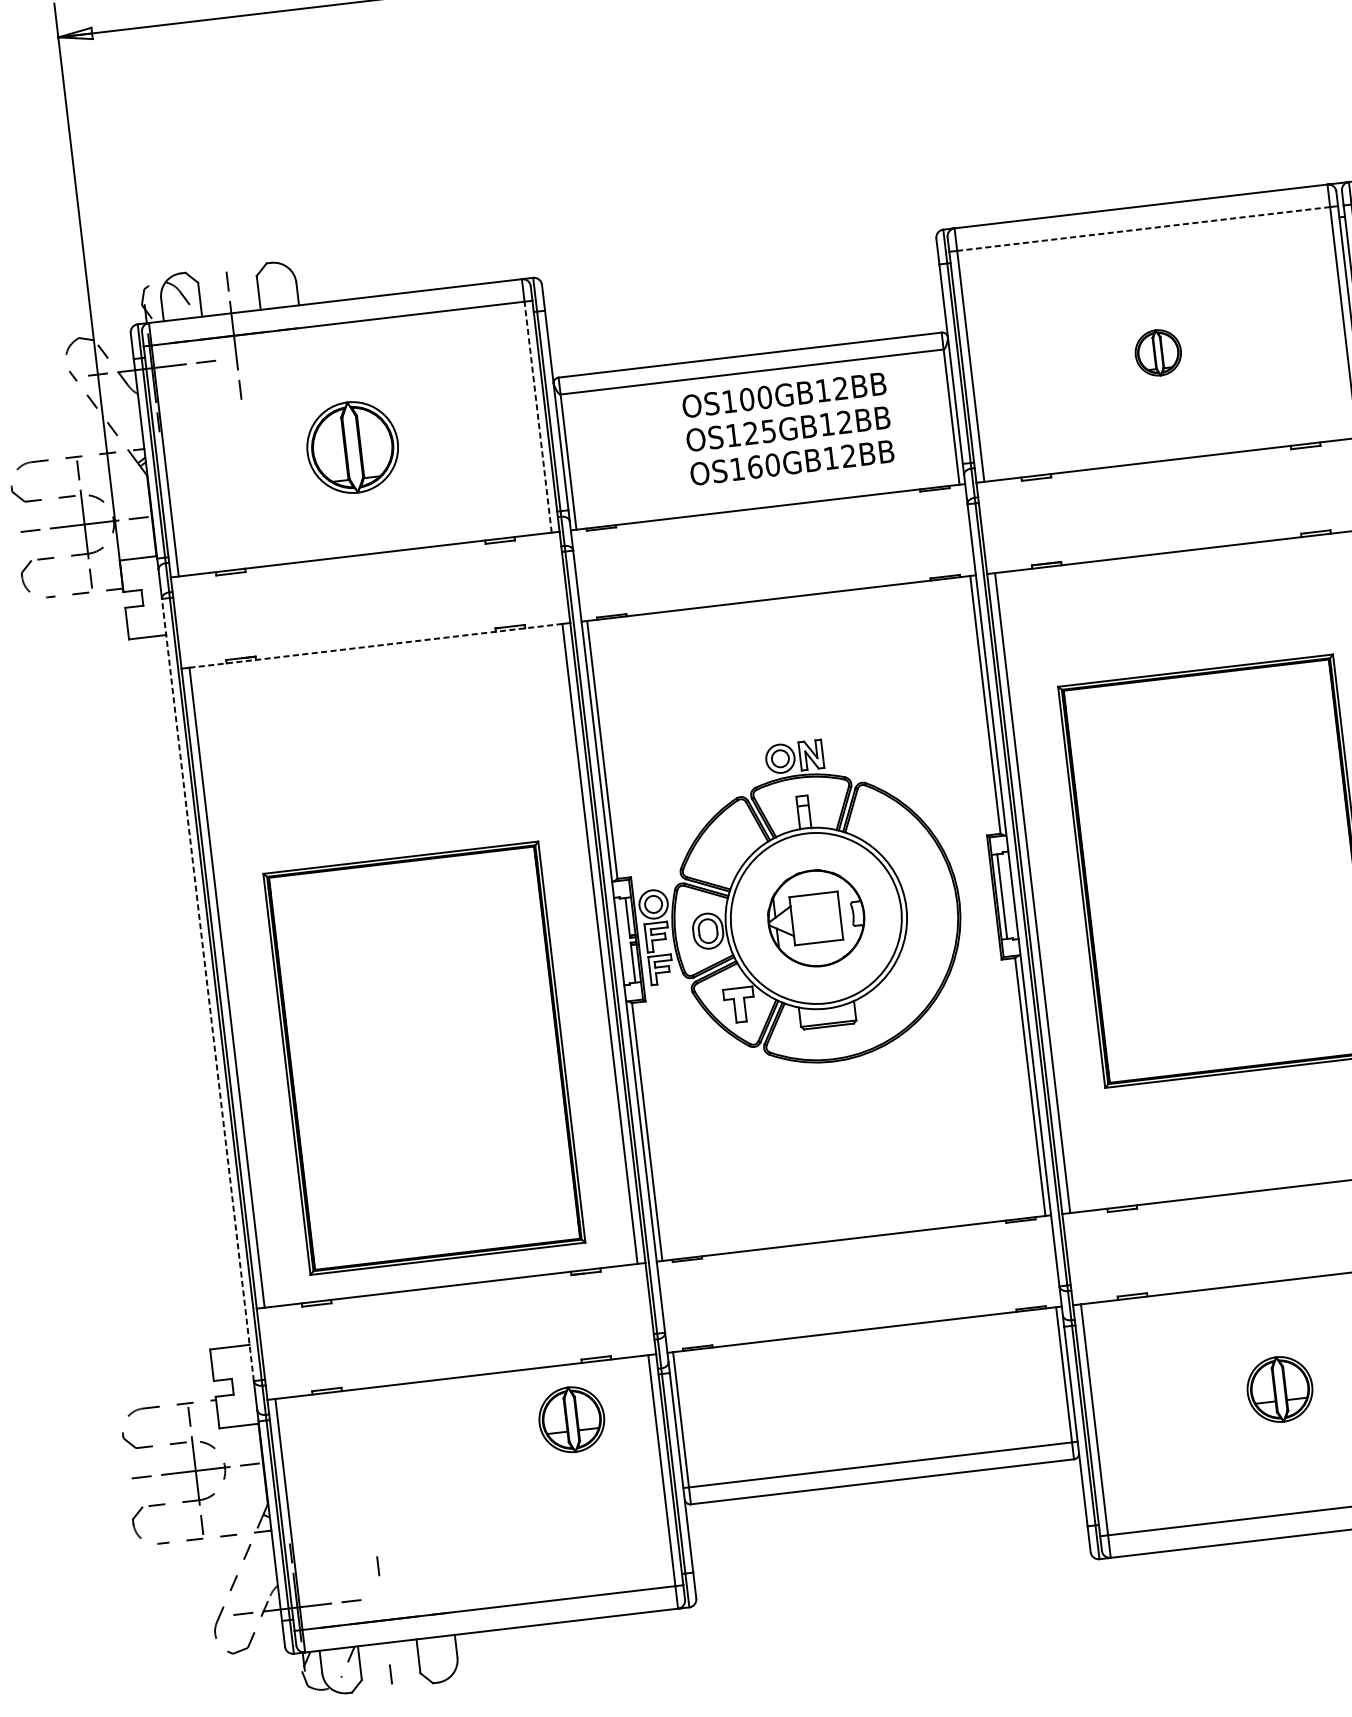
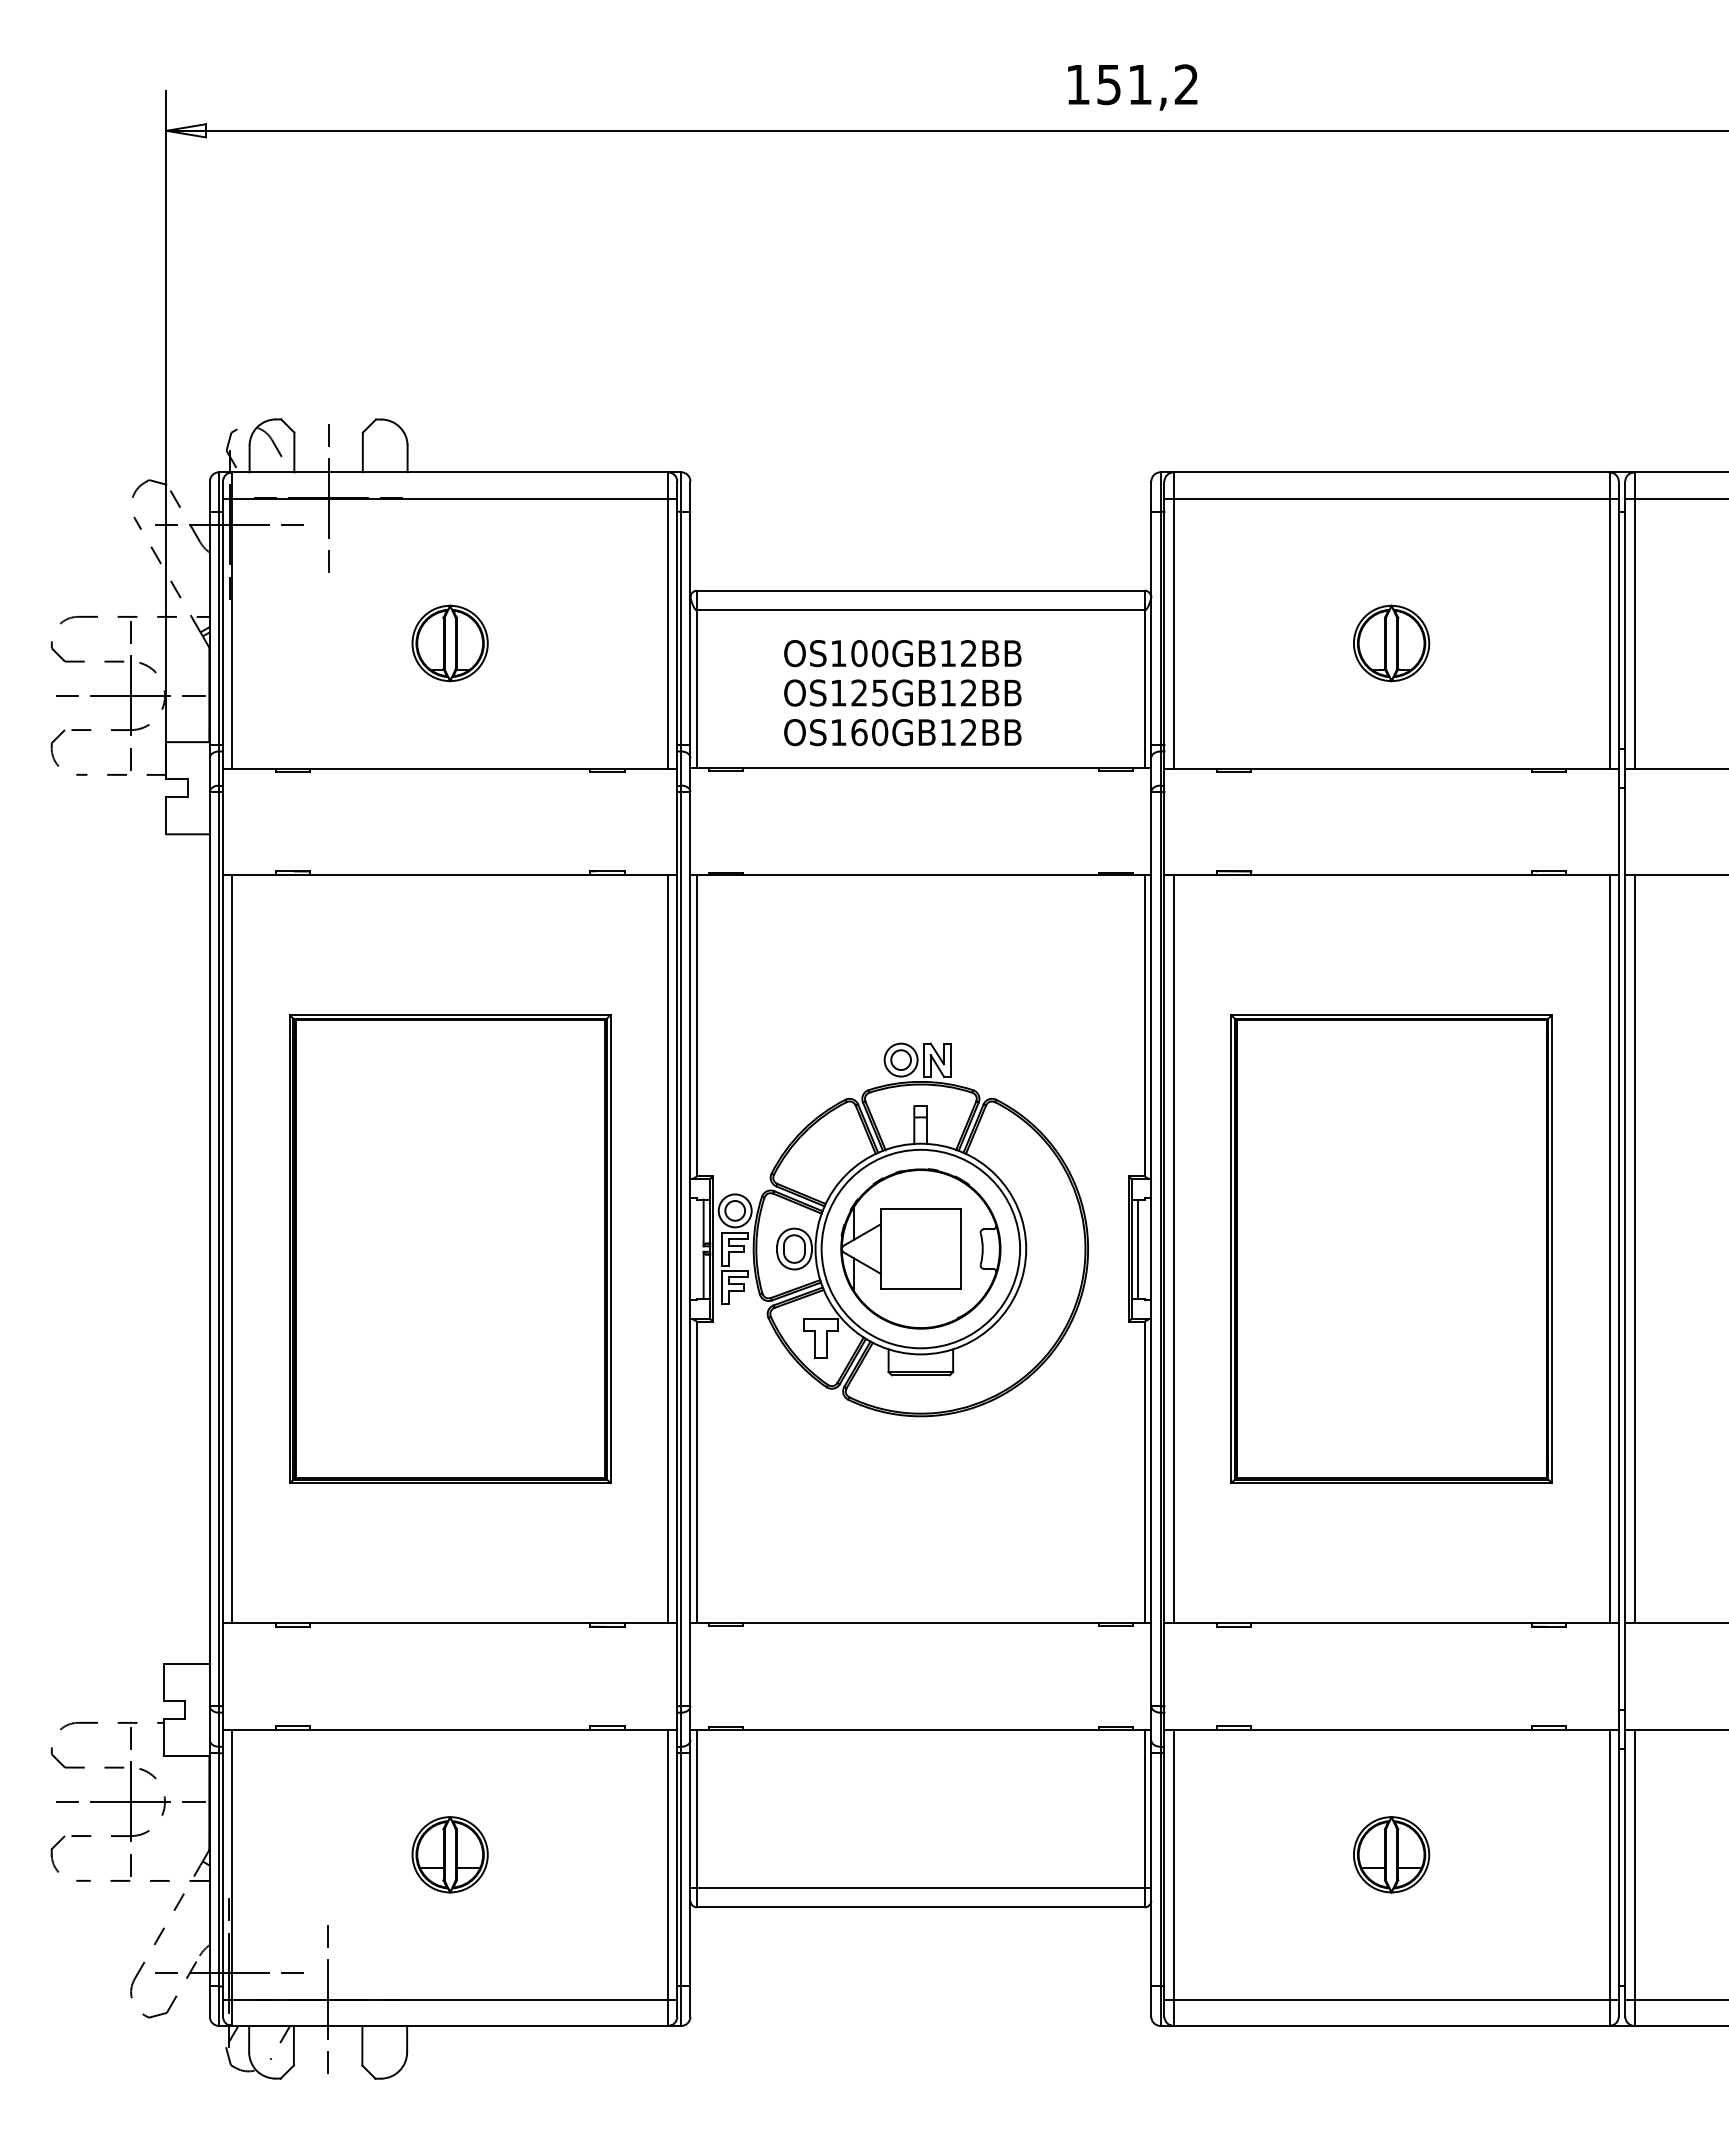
line: (1143, 228) -> (1391, 498), dashed -> solid
part: (1158, 352) -> (1391, 643), size x1.43
line: (538, 417) -> (668, 633), dashed -> solid
text: (788, 429) -> (902, 693), moved
part: (352, 447) -> (449, 643), size x0.71
line: (376, 646) -> (450, 875), dashed -> solid
part: (815, 918) -> (920, 1248), size x1.43
line: (207, 989) -> (209, 1248), dashed -> solid
part: (424, 1057) -> (450, 1248), moved
part: (571, 1419) -> (449, 1854), moved
line: (384, 1620) -> (328, 1999), added

